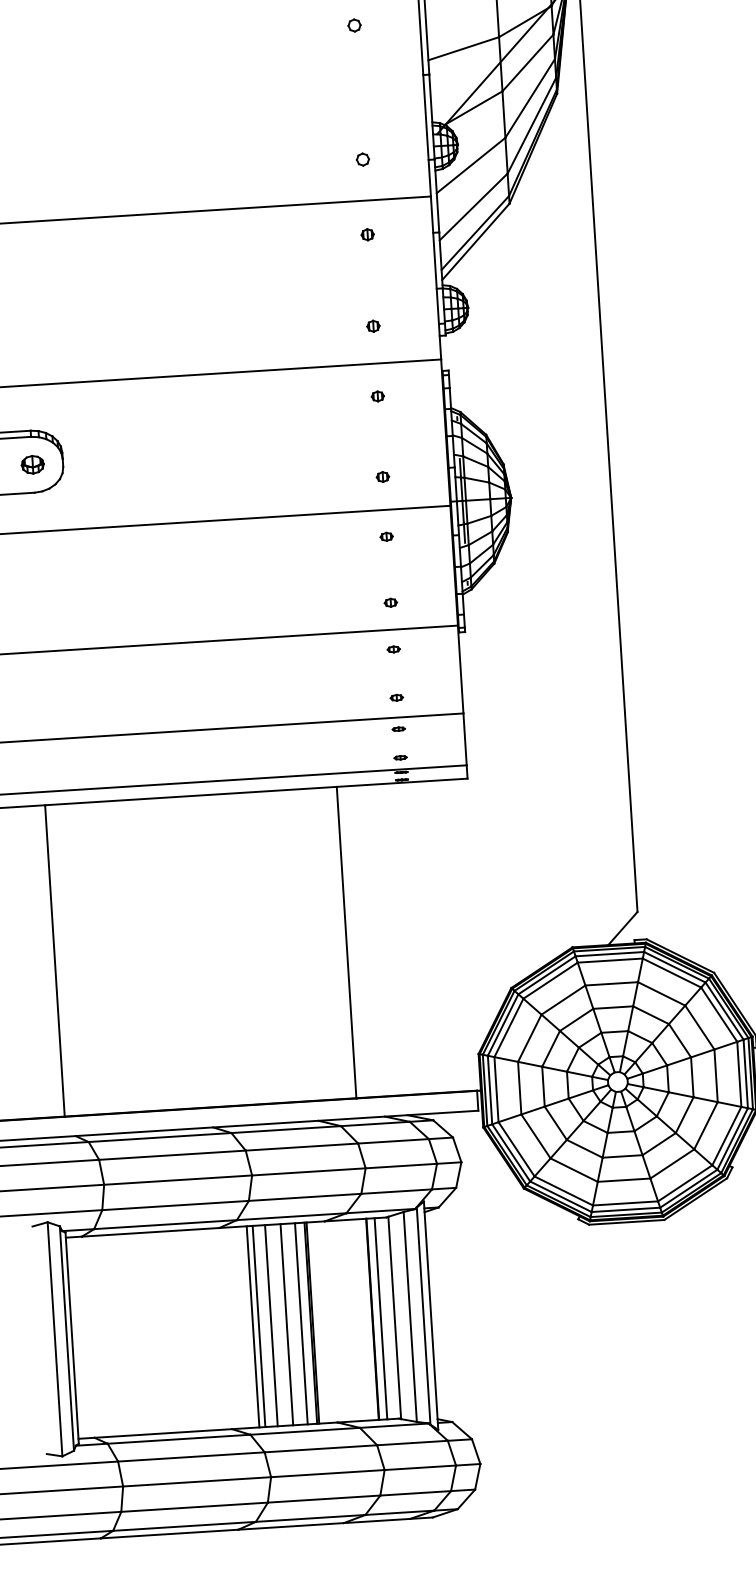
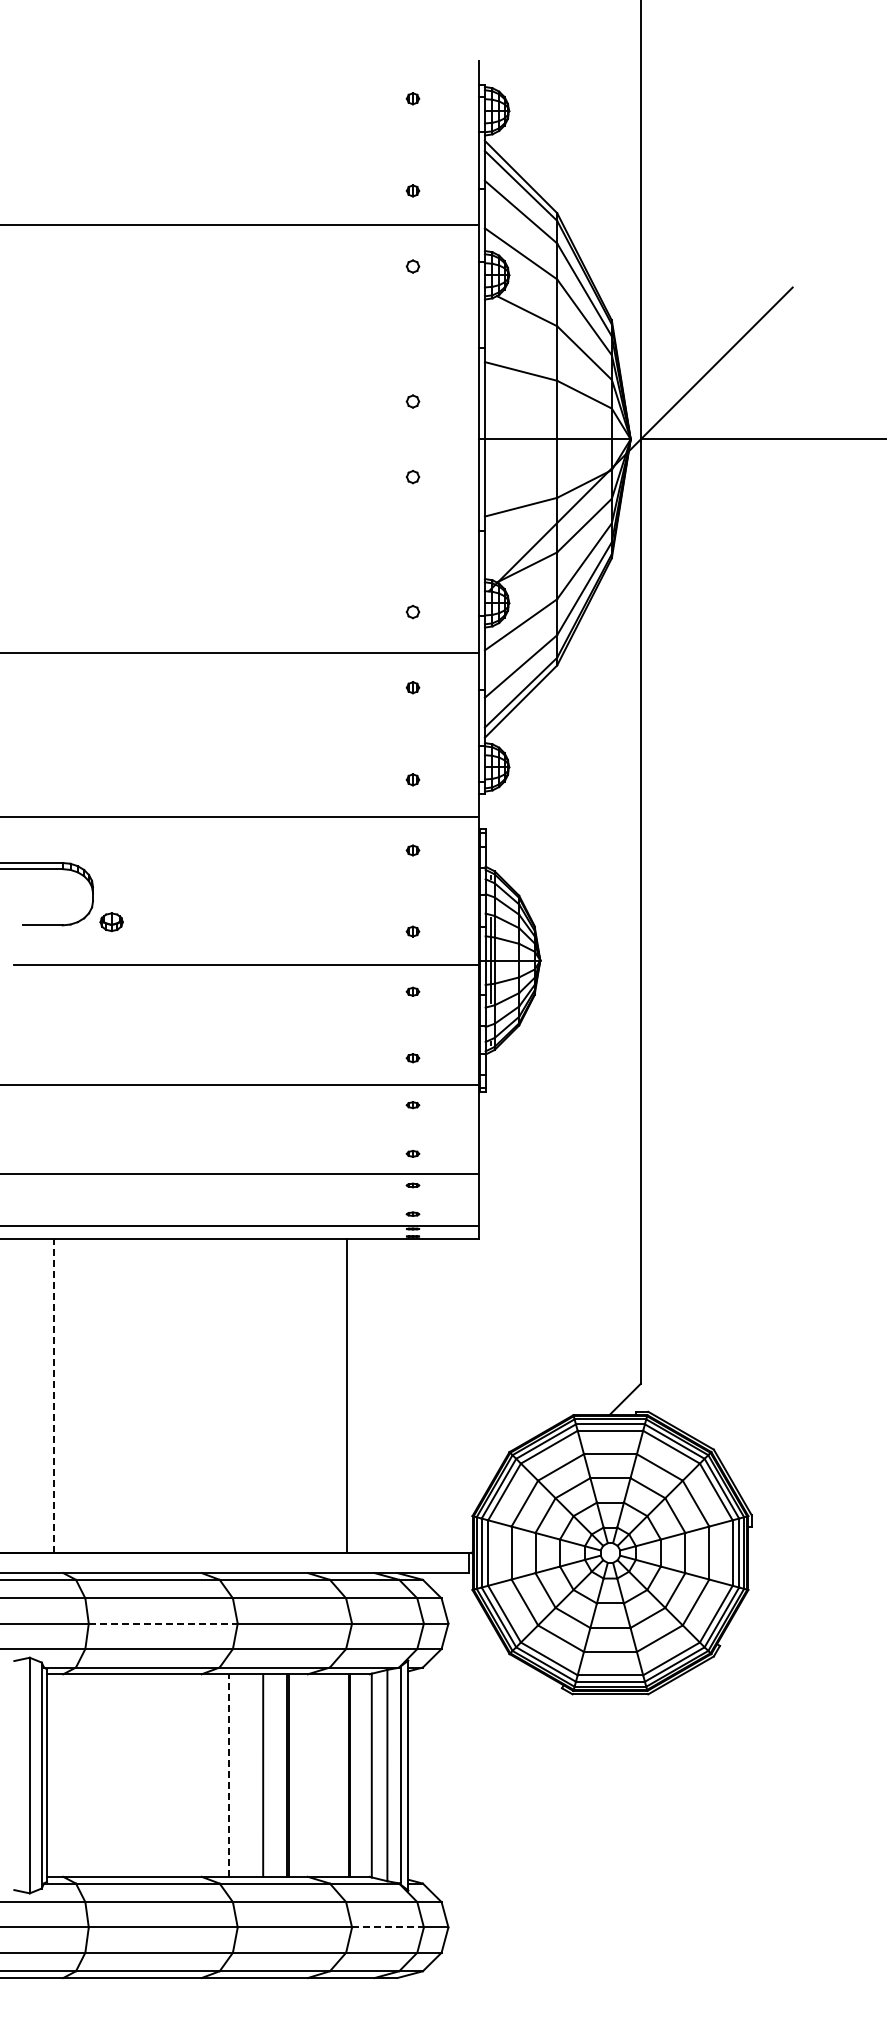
part: (32, 465) -> (111, 922), moved
line: (54, 961) -> (53, 1396), solid -> dashed
line: (178, 1179) -> (163, 1623), solid -> dashed
line: (380, 1318) -> (357, 1775), removed
line: (301, 1323) -> (277, 1775), removed
line: (271, 1325) -> (247, 1775), removed
line: (253, 1326) -> (229, 1775), solid -> dashed
line: (259, 1326) -> (235, 1775), removed
line: (420, 1467) -> (388, 1927), solid -> dashed

